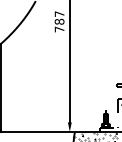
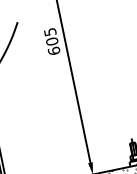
text: (59, 21) -> (52, 41), 787 -> 605

